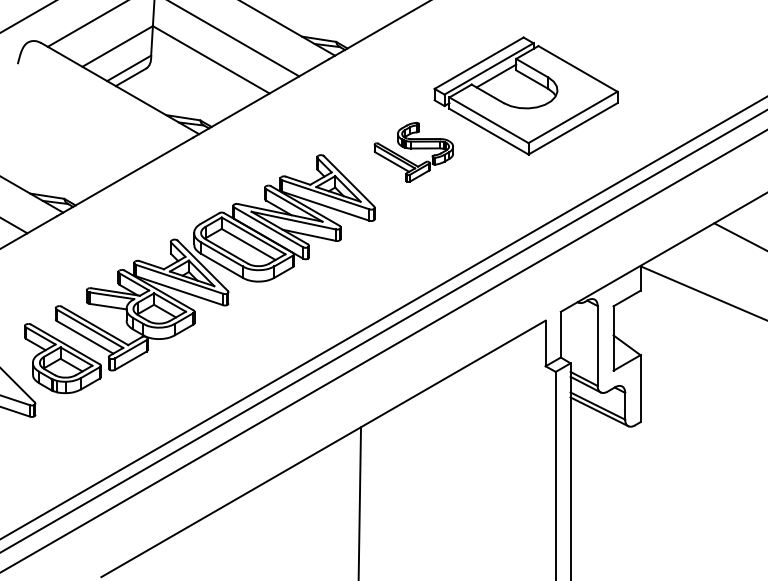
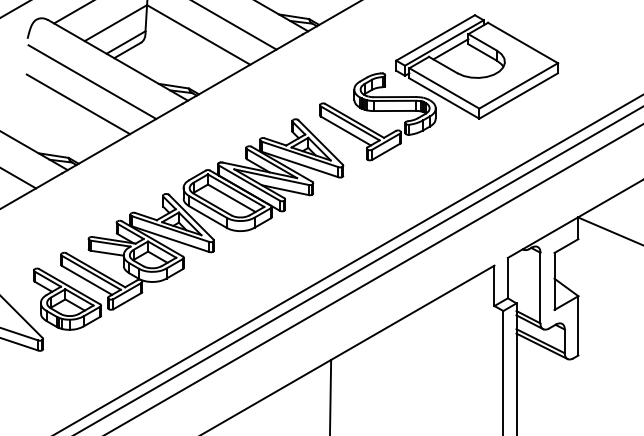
line: (90, 112) -> (91, 81), added
line: (74, 137) -> (77, 103), added
part: (413, 152) -> (377, 116), size x1.67

